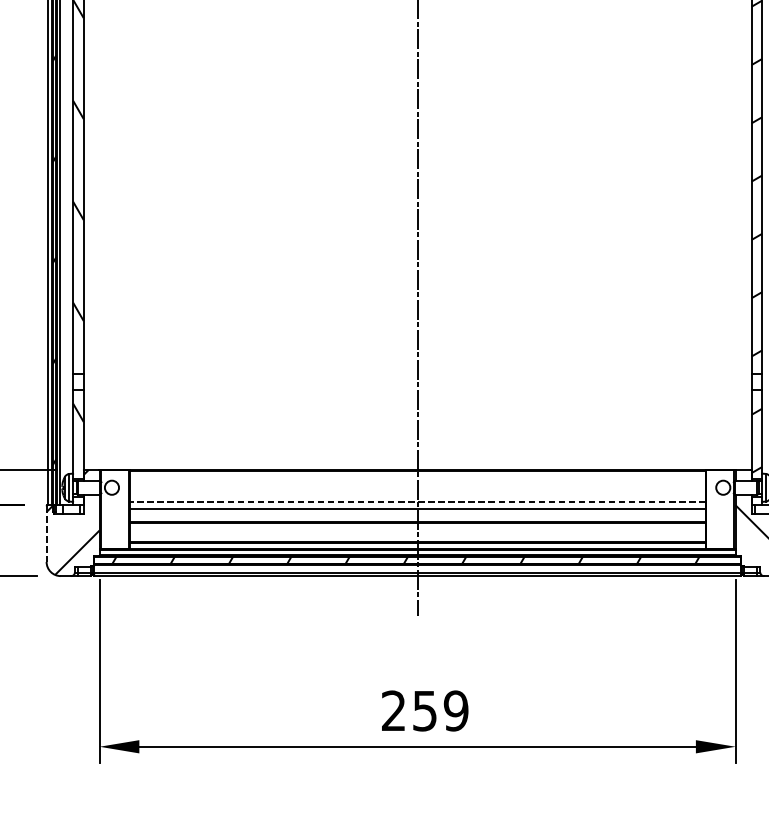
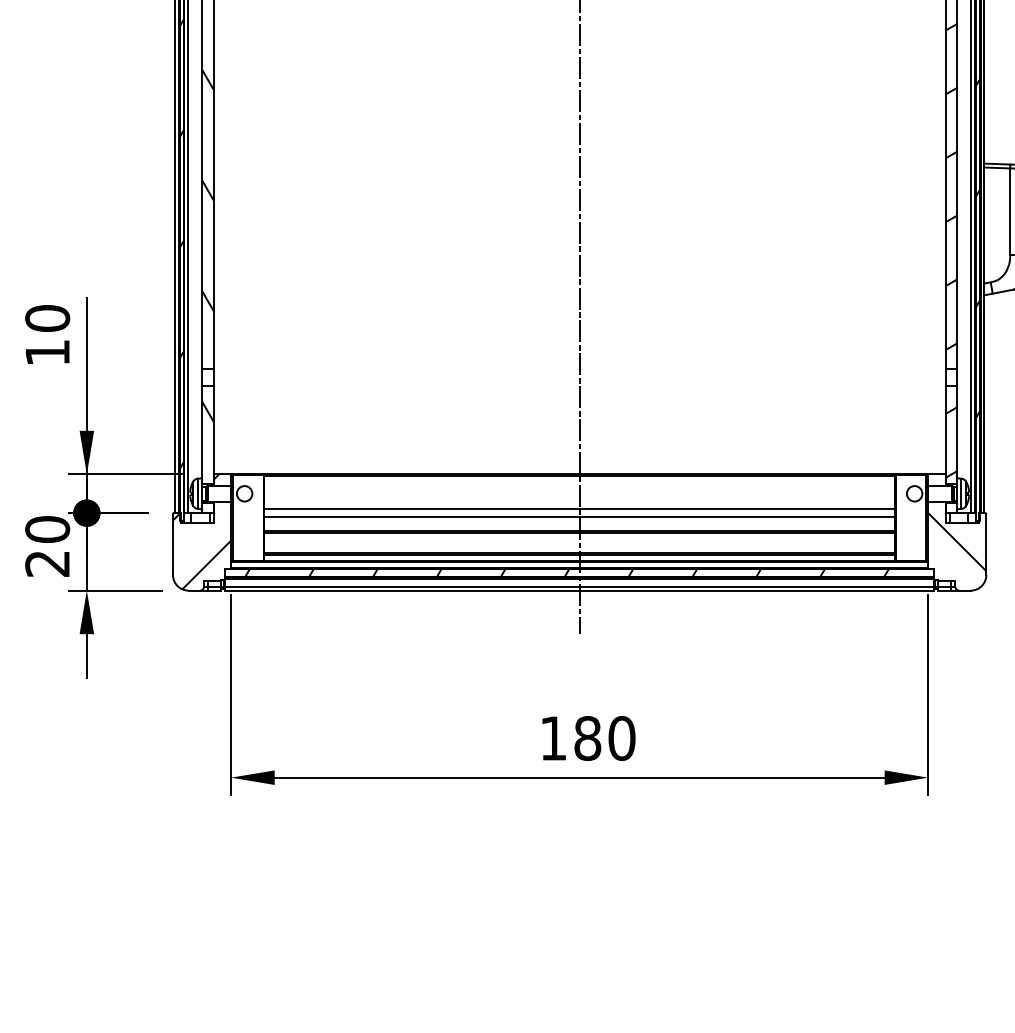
line: (417, 502) -> (579, 509), dashed -> solid
line: (47, 534) -> (173, 545), dashed -> solid
text: (424, 711) -> (587, 738), 259 -> 180

